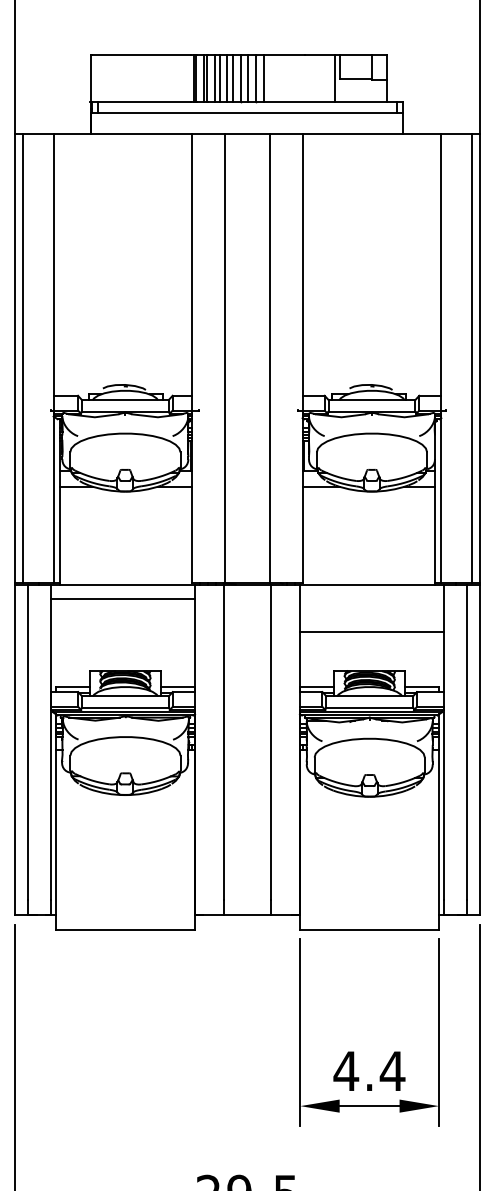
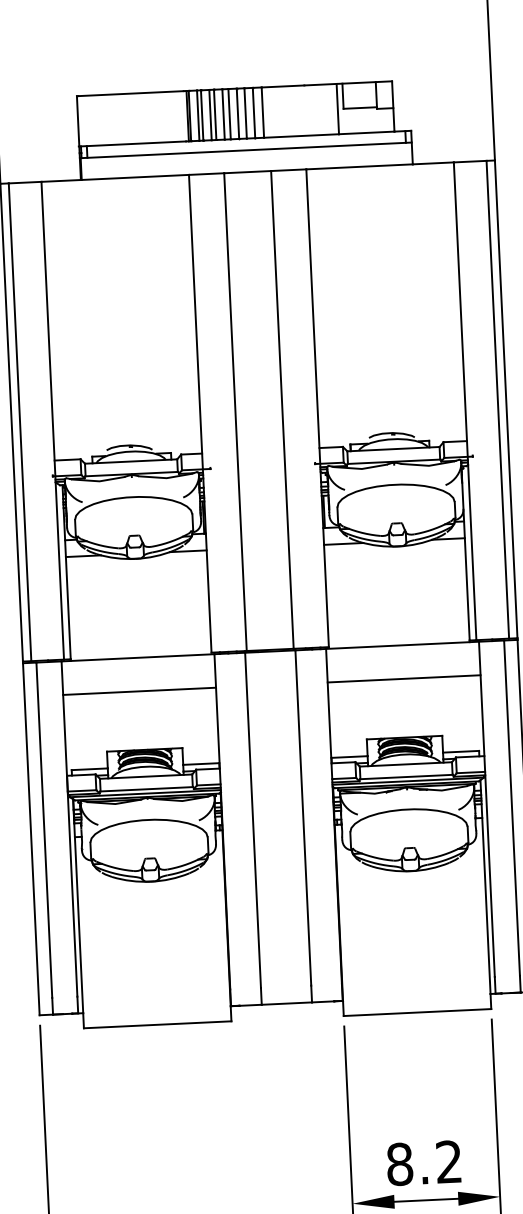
line: (123, 599) -> (140, 691), moved
line: (371, 632) -> (403, 679), moved
text: (369, 1070) -> (424, 1162), 4.4 -> 8.2

